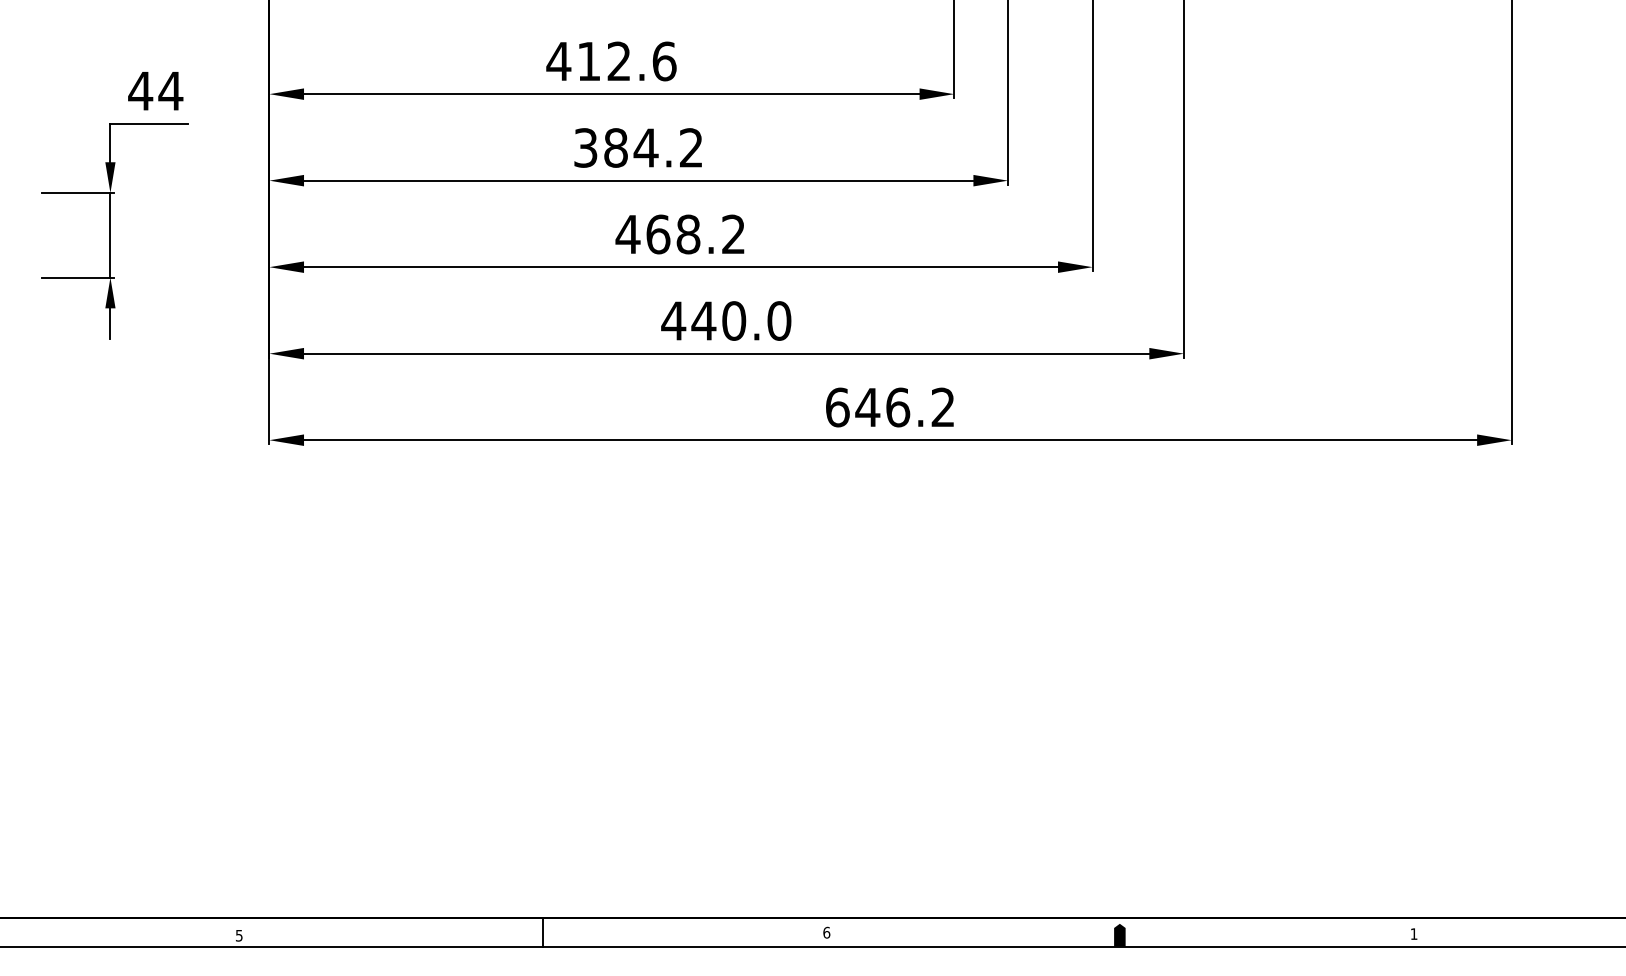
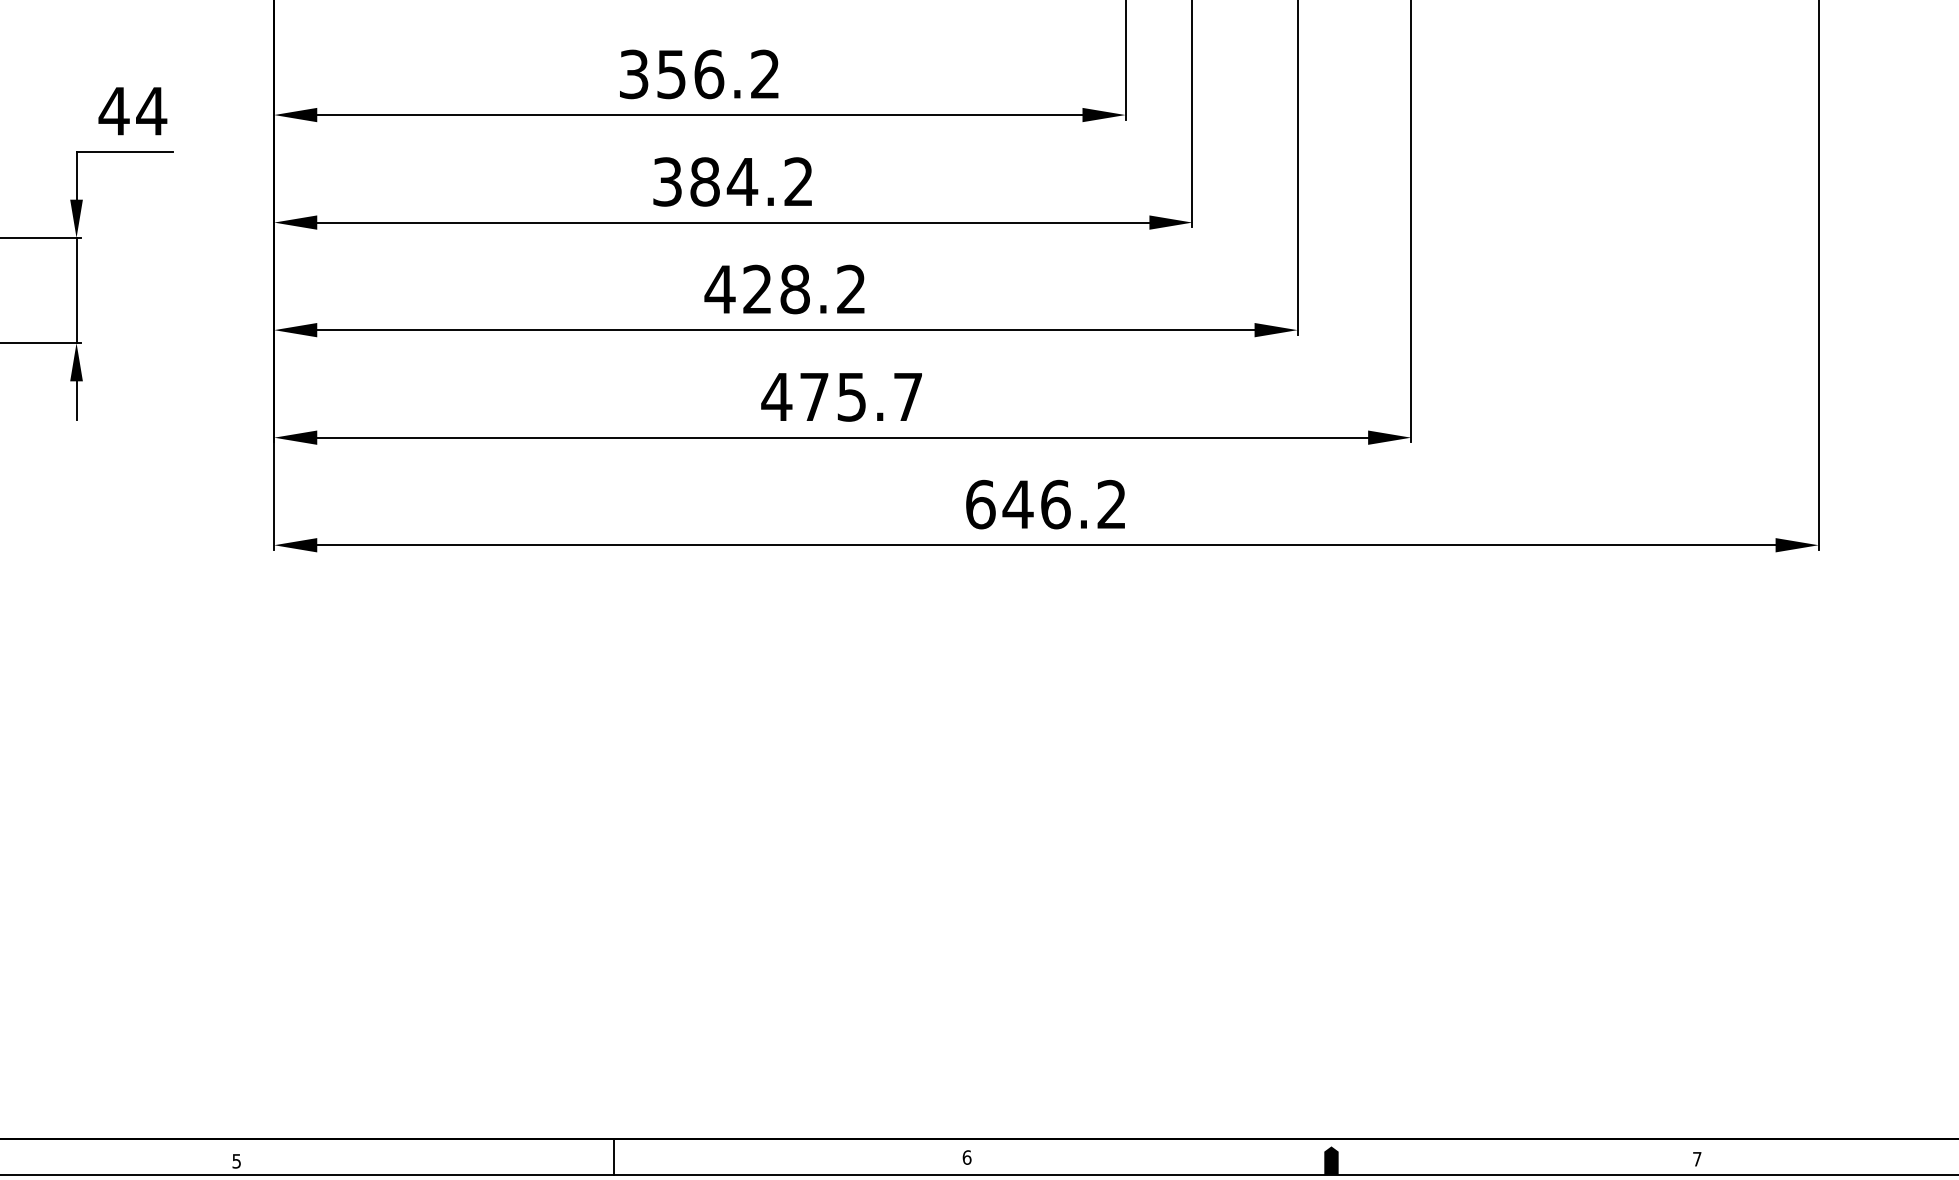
text: (611, 61) -> (699, 74), 412.6 -> 356.2
text: (658, 234) -> (757, 289), 468.2 -> 428.2
text: (741, 320) -> (861, 396), 440.0 -> 475.7
text: (1413, 933) -> (1696, 1158), 1 -> 7

